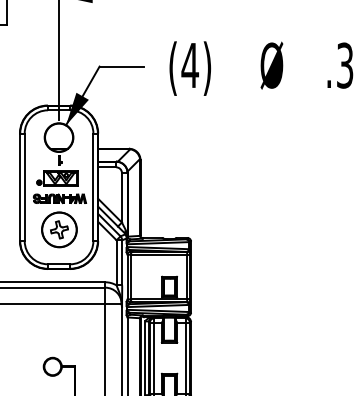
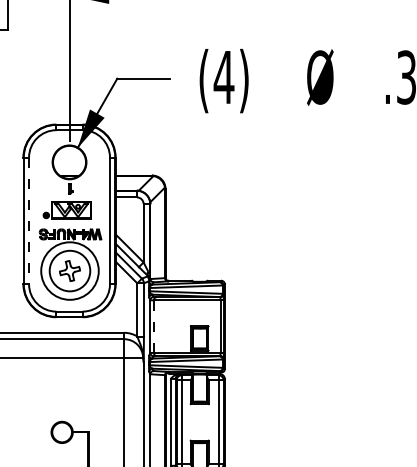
line: (25, 187) -> (29, 221), solid -> dashed
circle: (59, 229) -> (69, 270), size x1.4
line: (131, 277) -> (154, 327), solid -> dashed

